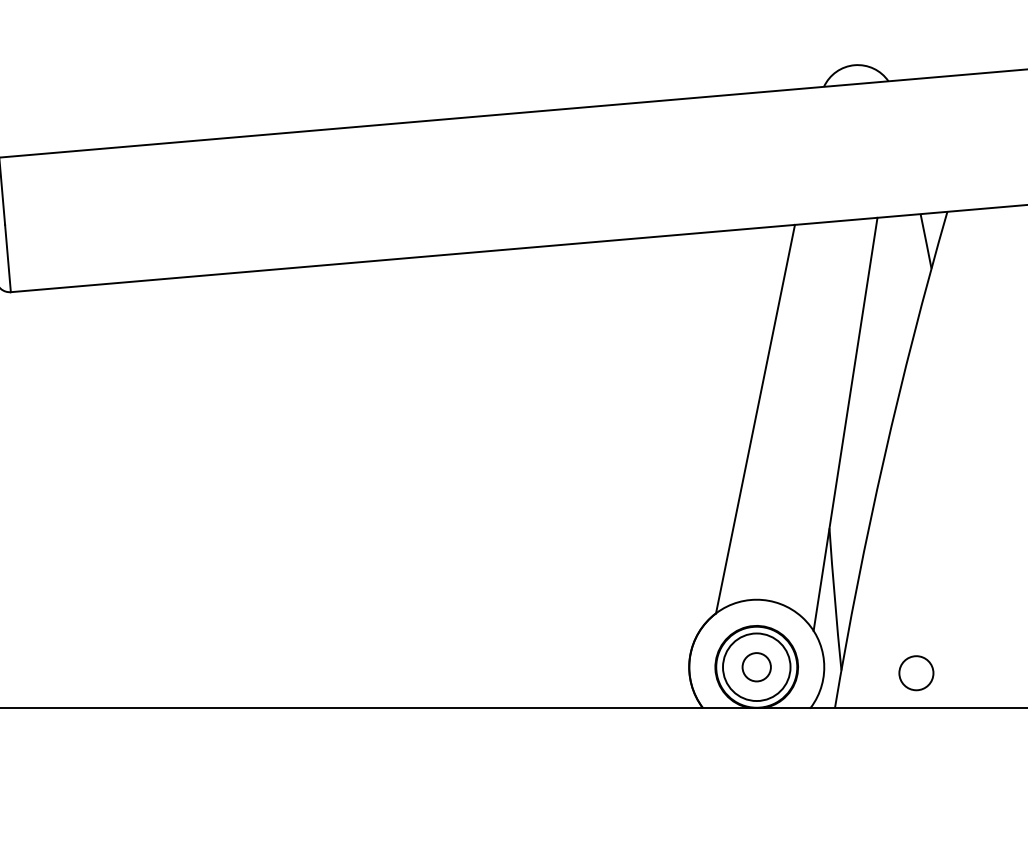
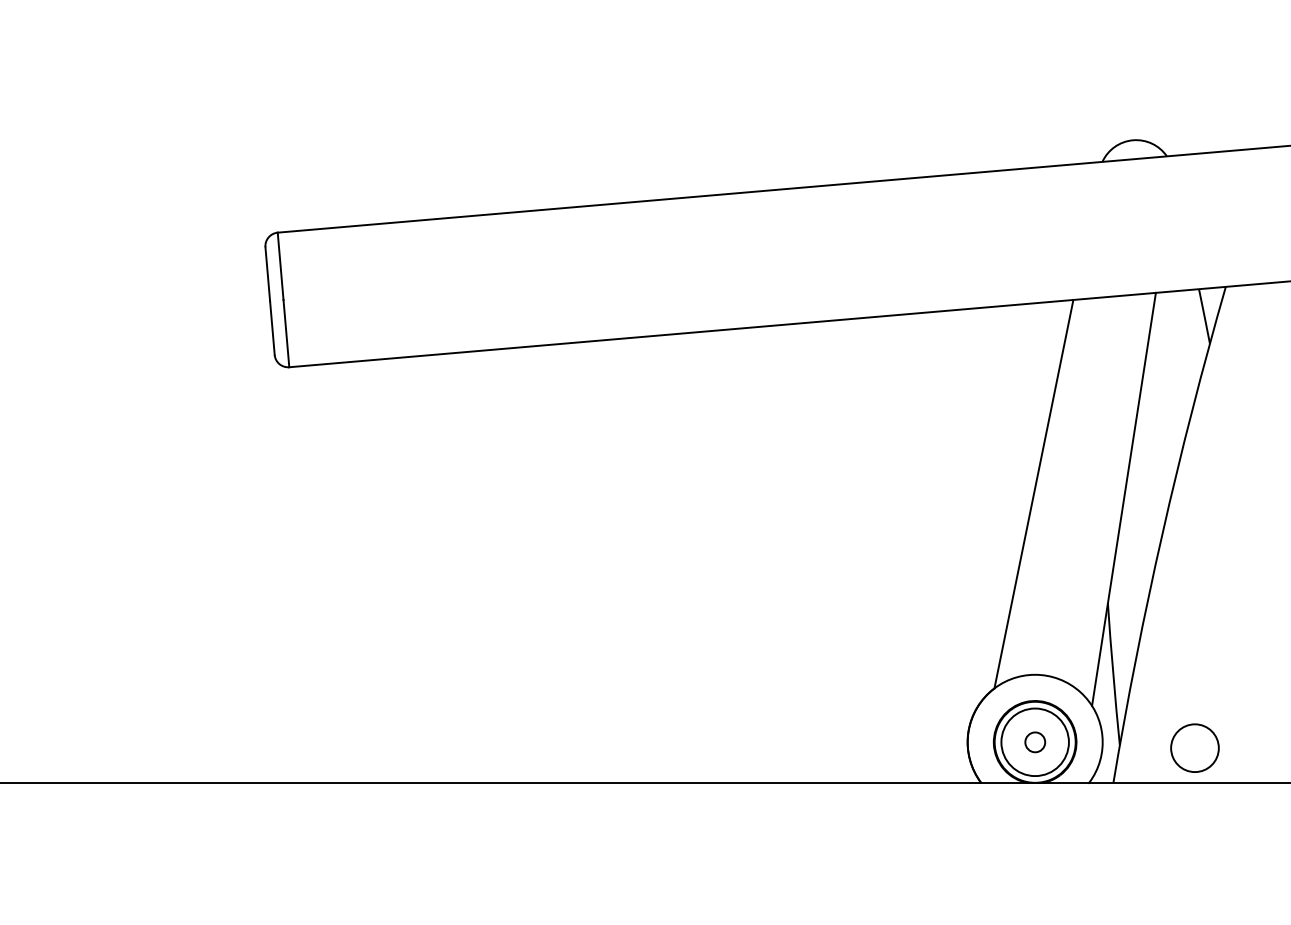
circle: (757, 667) -> (1035, 742), size x0.7
circle: (916, 673) -> (1194, 748), size x1.4

